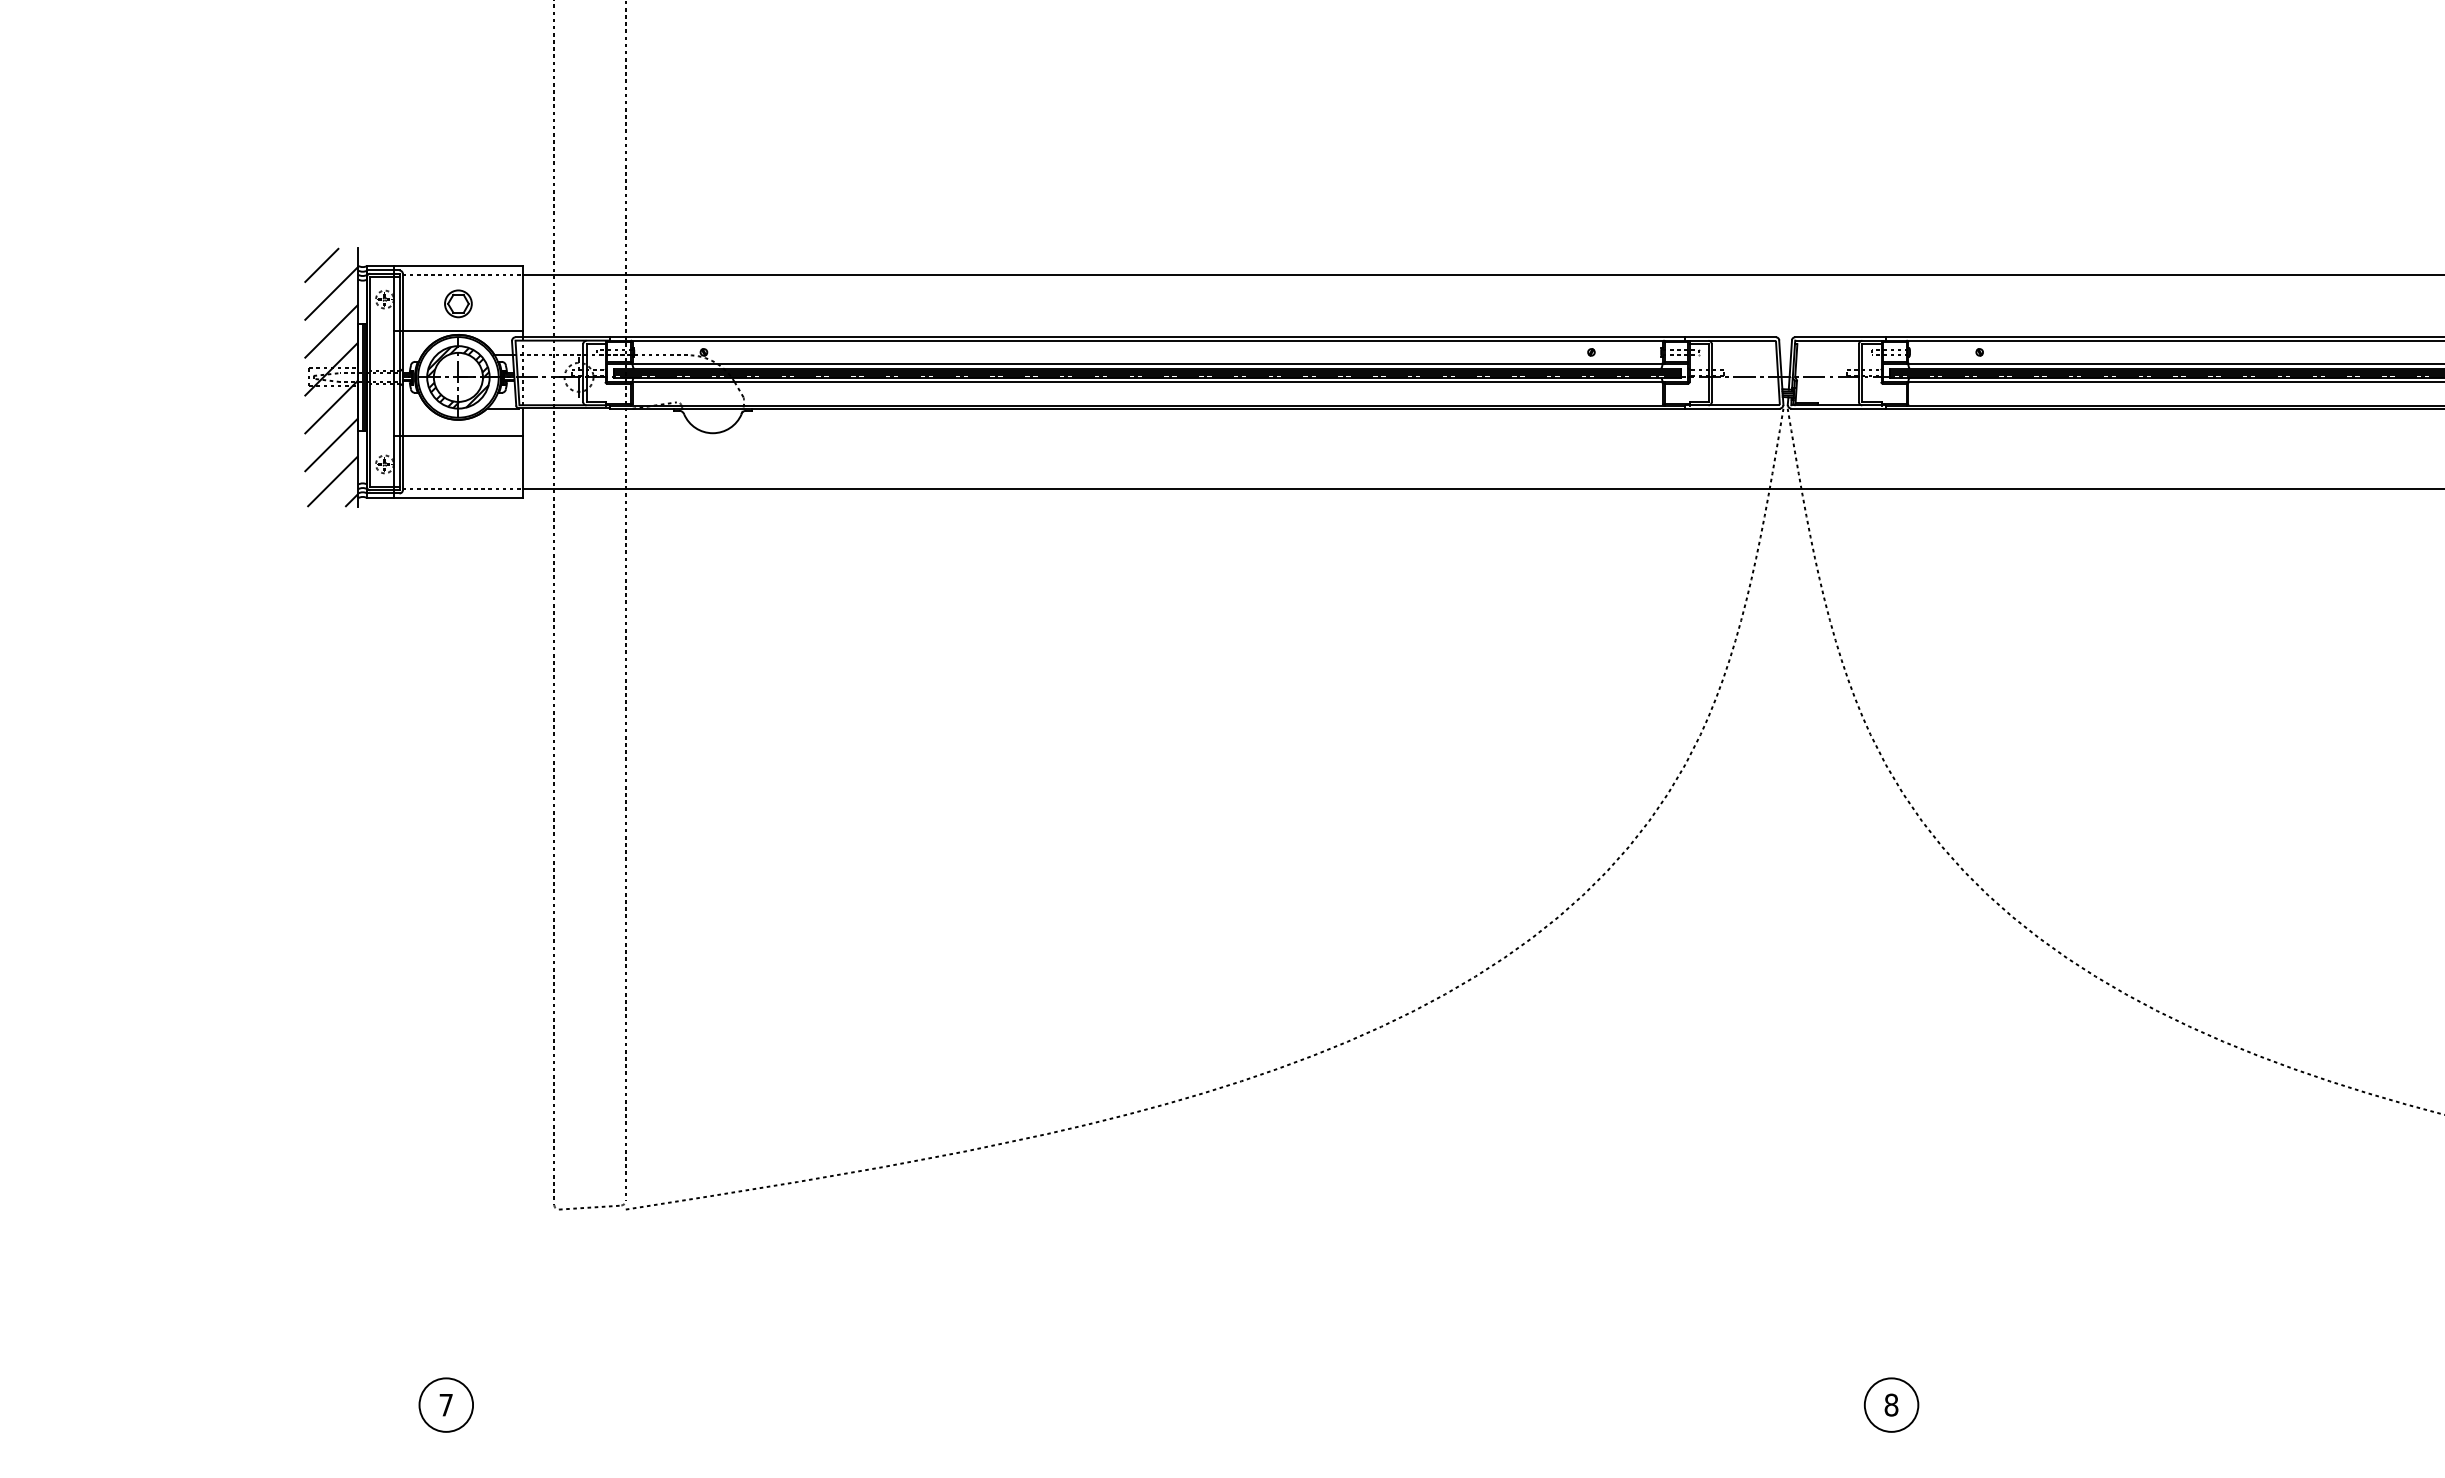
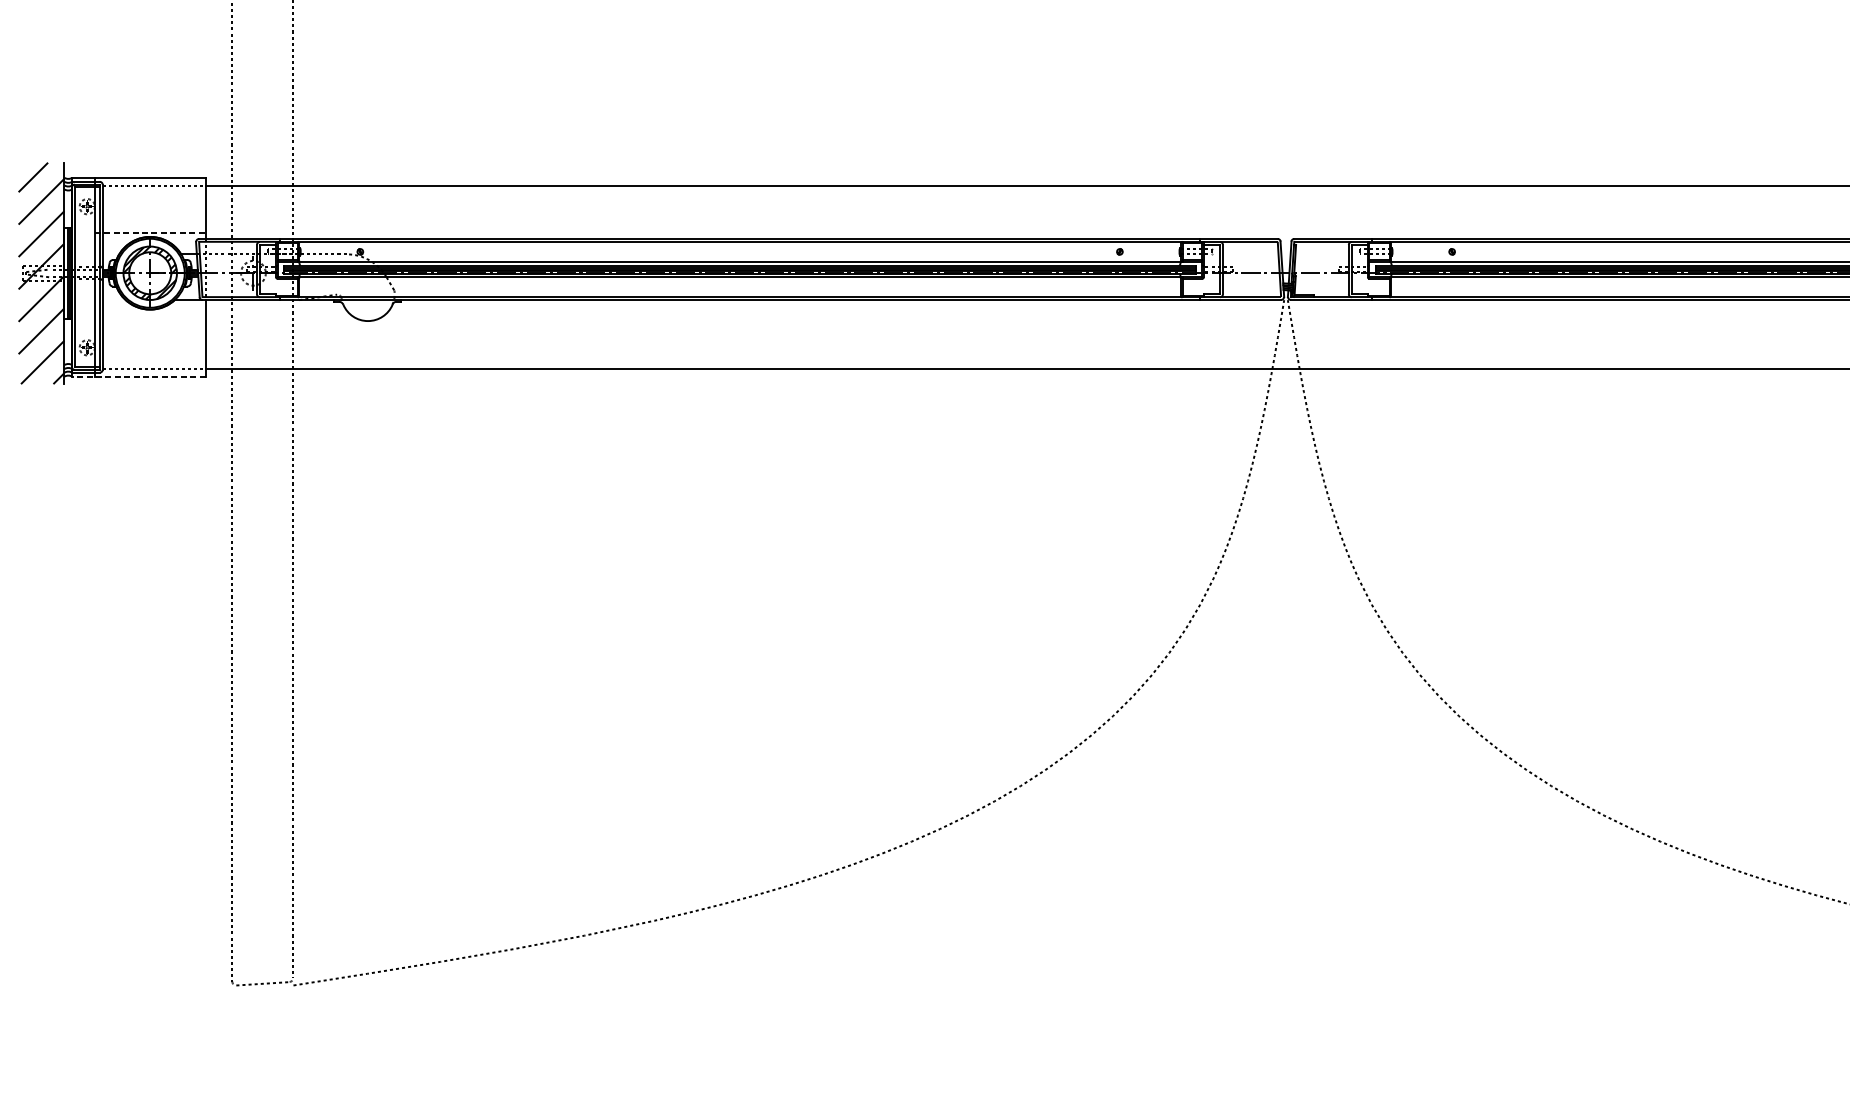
part: (458, 303) -> (150, 210), removed
line: (458, 330) -> (150, 233), solid -> dashed
line: (458, 435) -> (150, 323), removed
line: (445, 498) -> (139, 376), solid -> dashed

